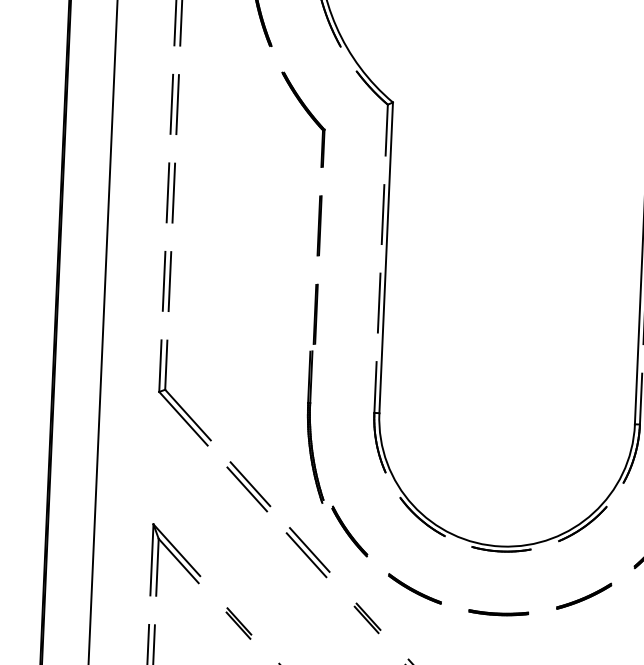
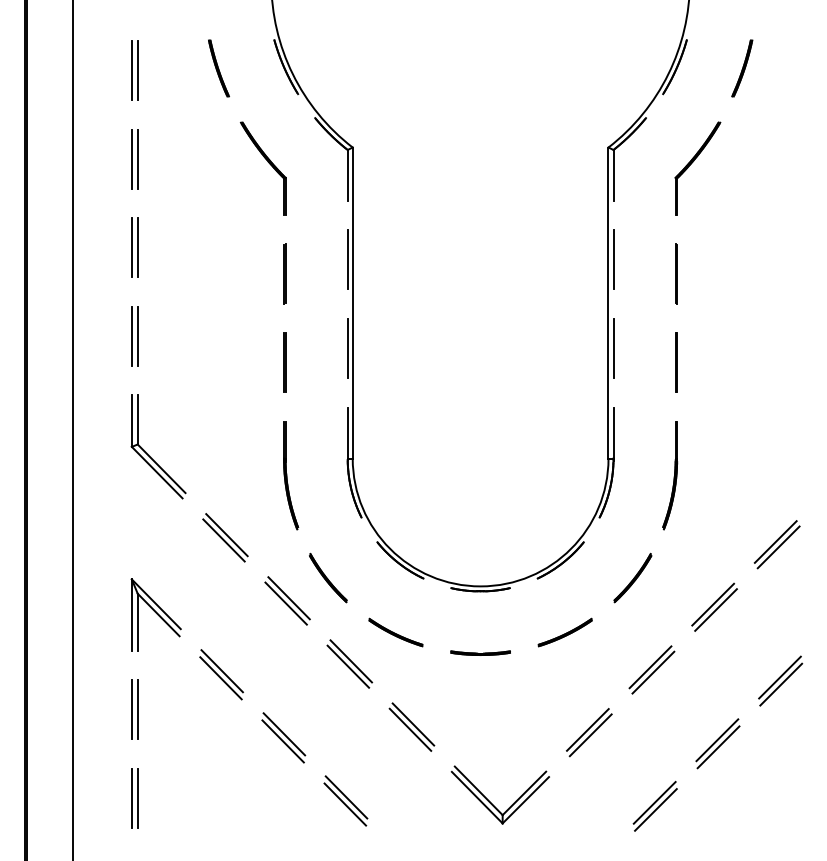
part: (317, 427) -> (291, 475), size x0.71
part: (367, 617) -> (349, 663), size x1.67
part: (238, 623) -> (221, 674), size x1.67

